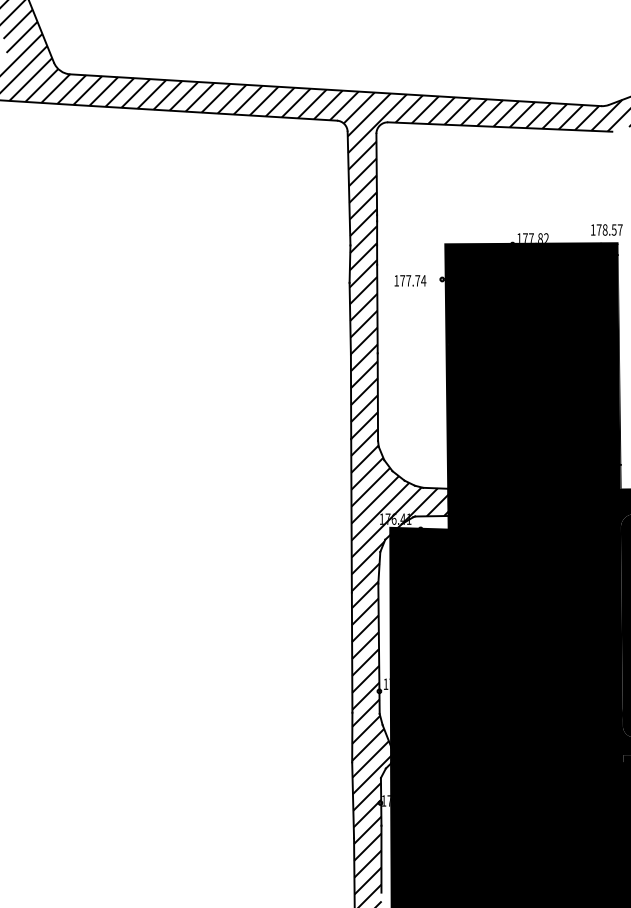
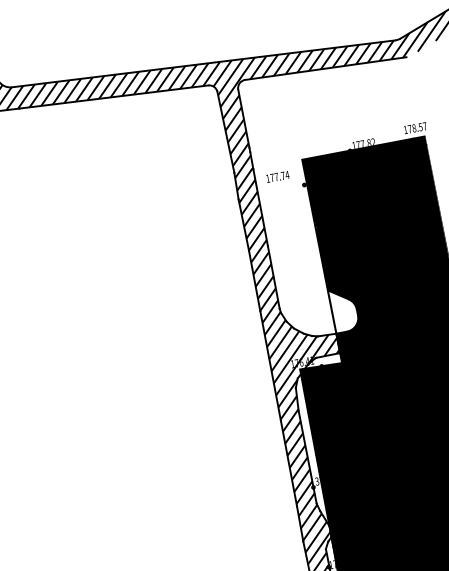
text: (410, 280) -> (277, 176), moved
fill: (465, 458) -> (344, 309), removed
text: (385, 683) -> (316, 481), 175.18 -> 375.18

